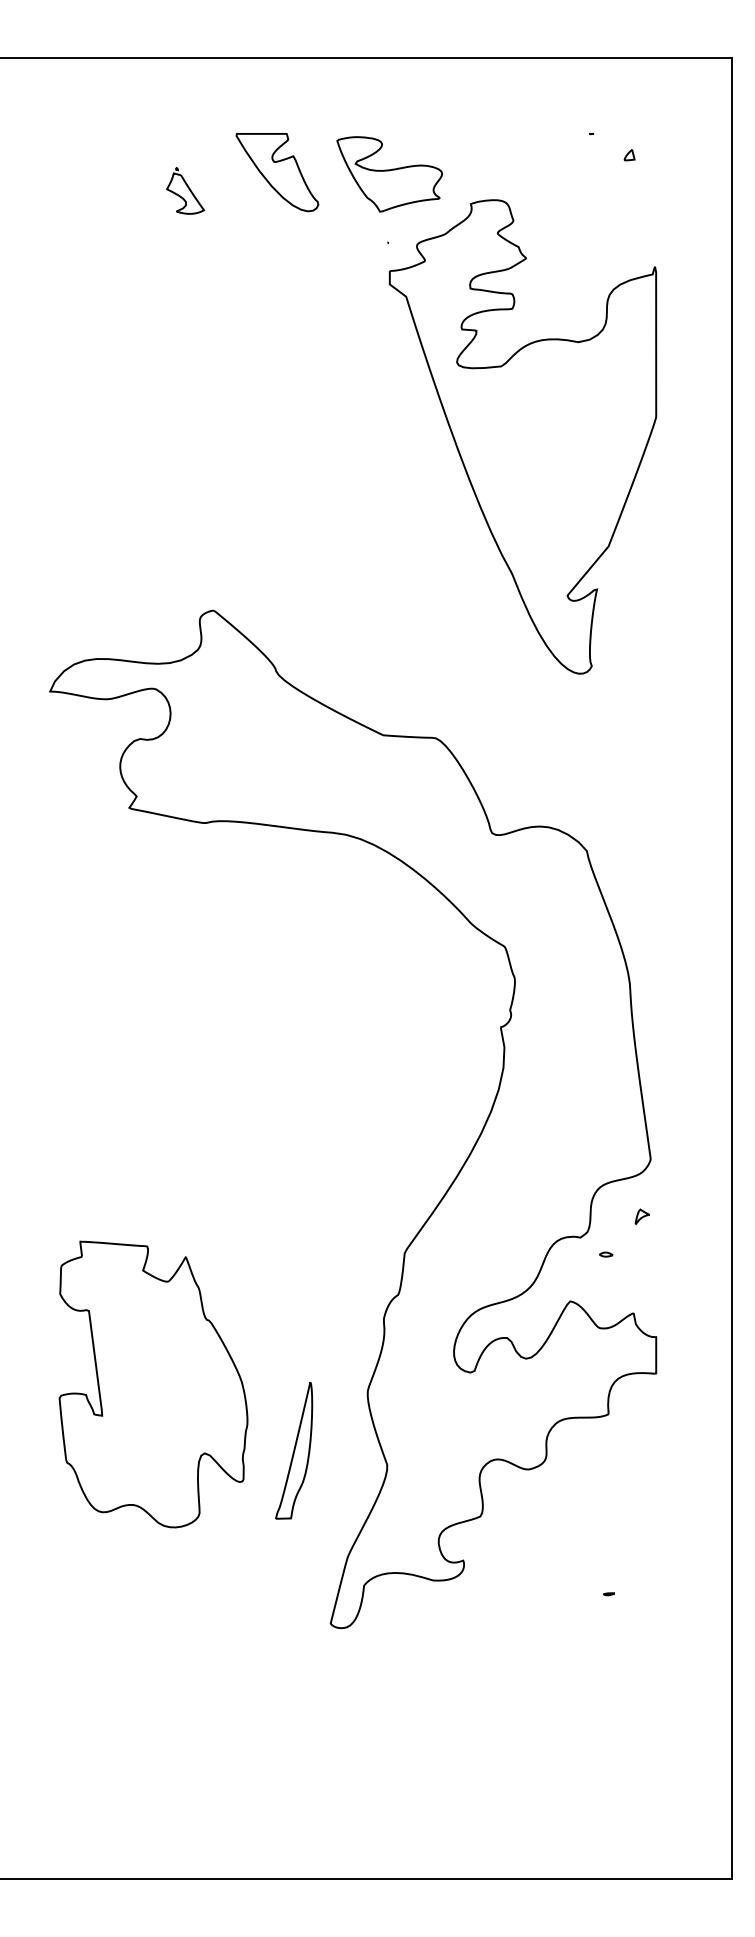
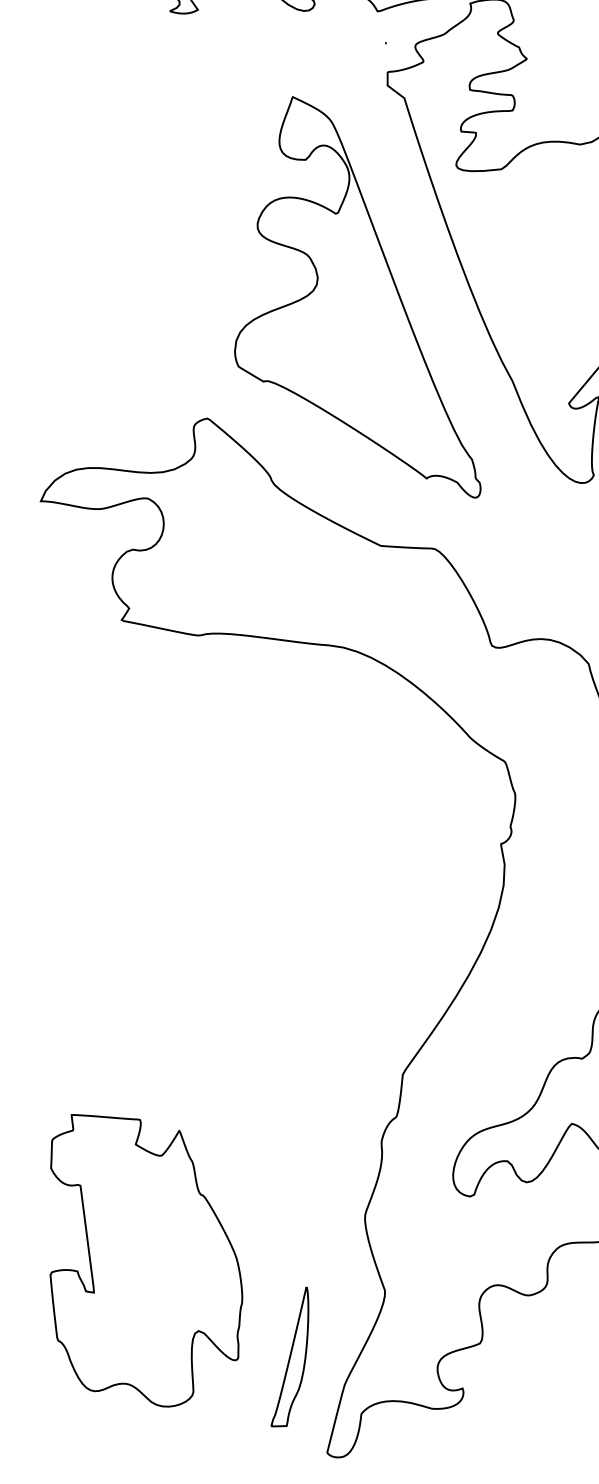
part: (360, 491) -> (357, 297), added
part: (153, 1384) -> (146, 1260), moved
part: (294, 1450) -> (290, 1356), moved

